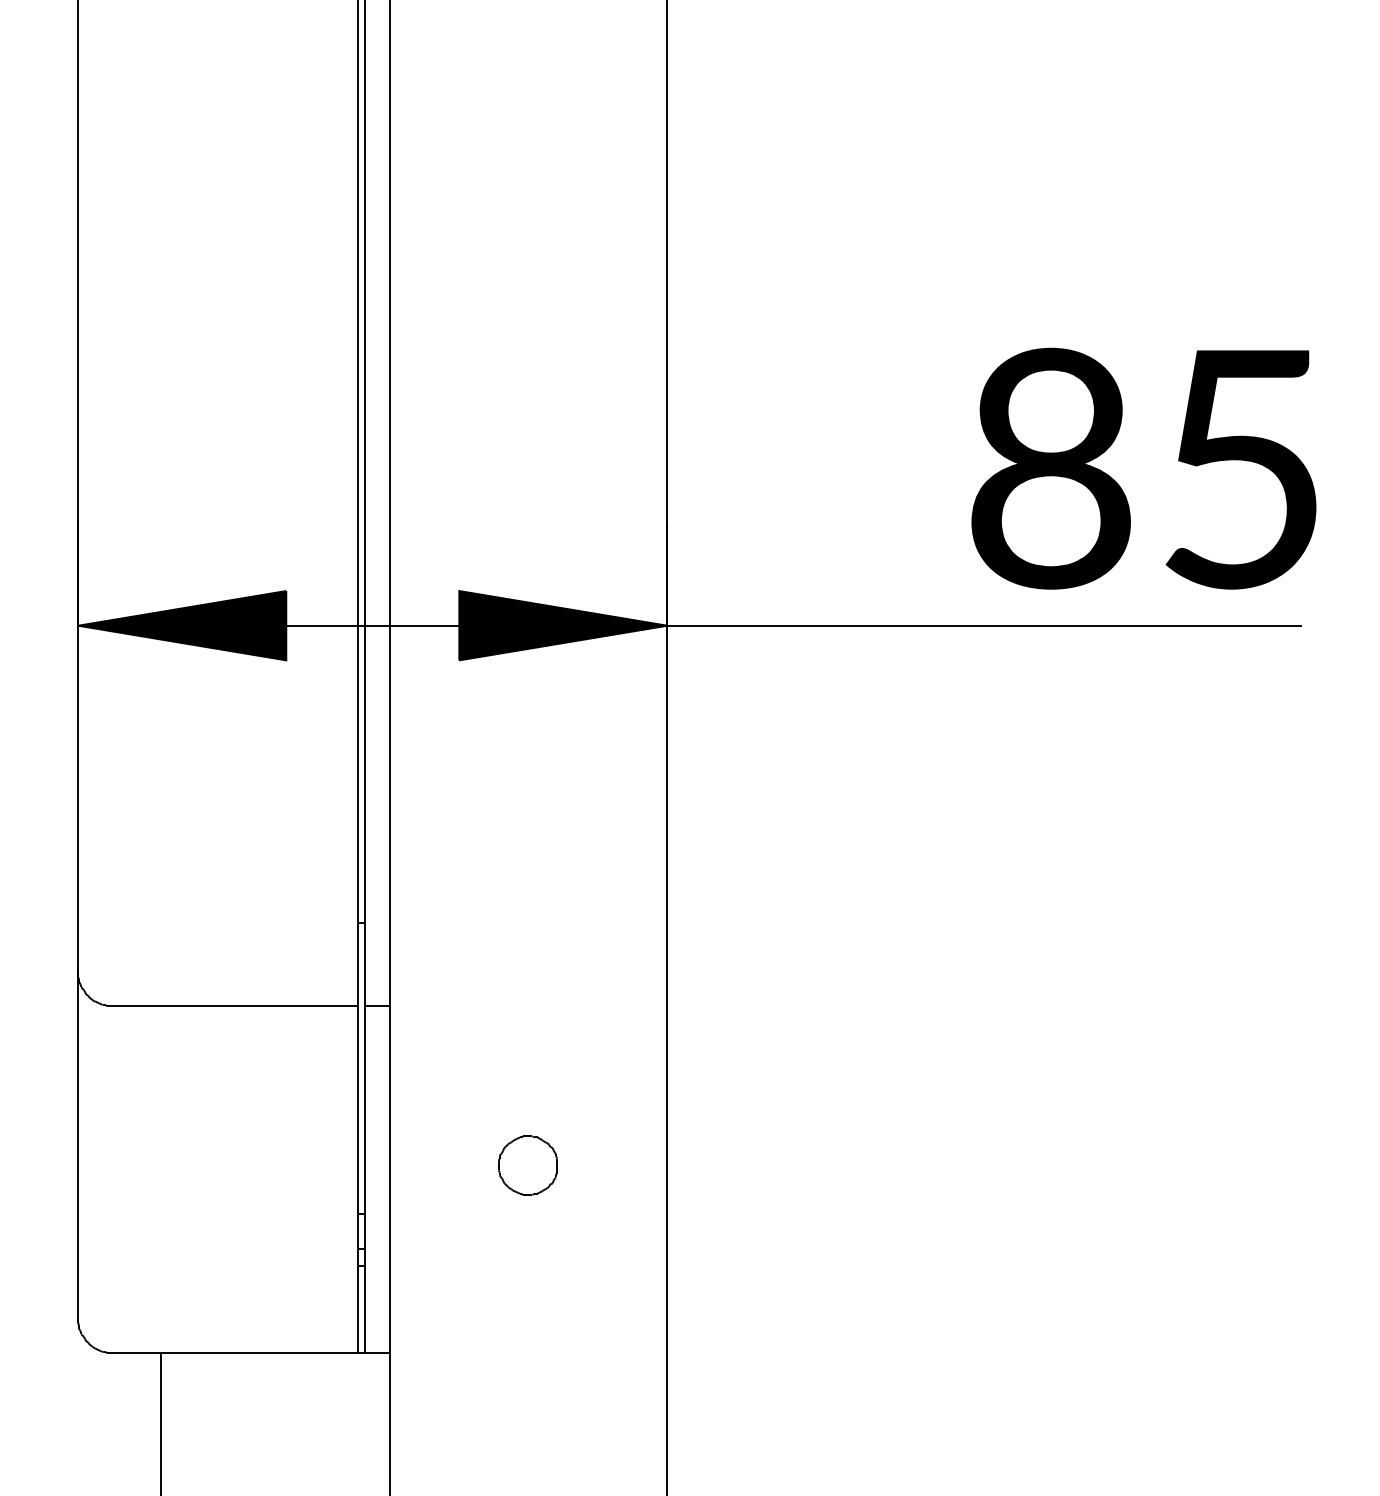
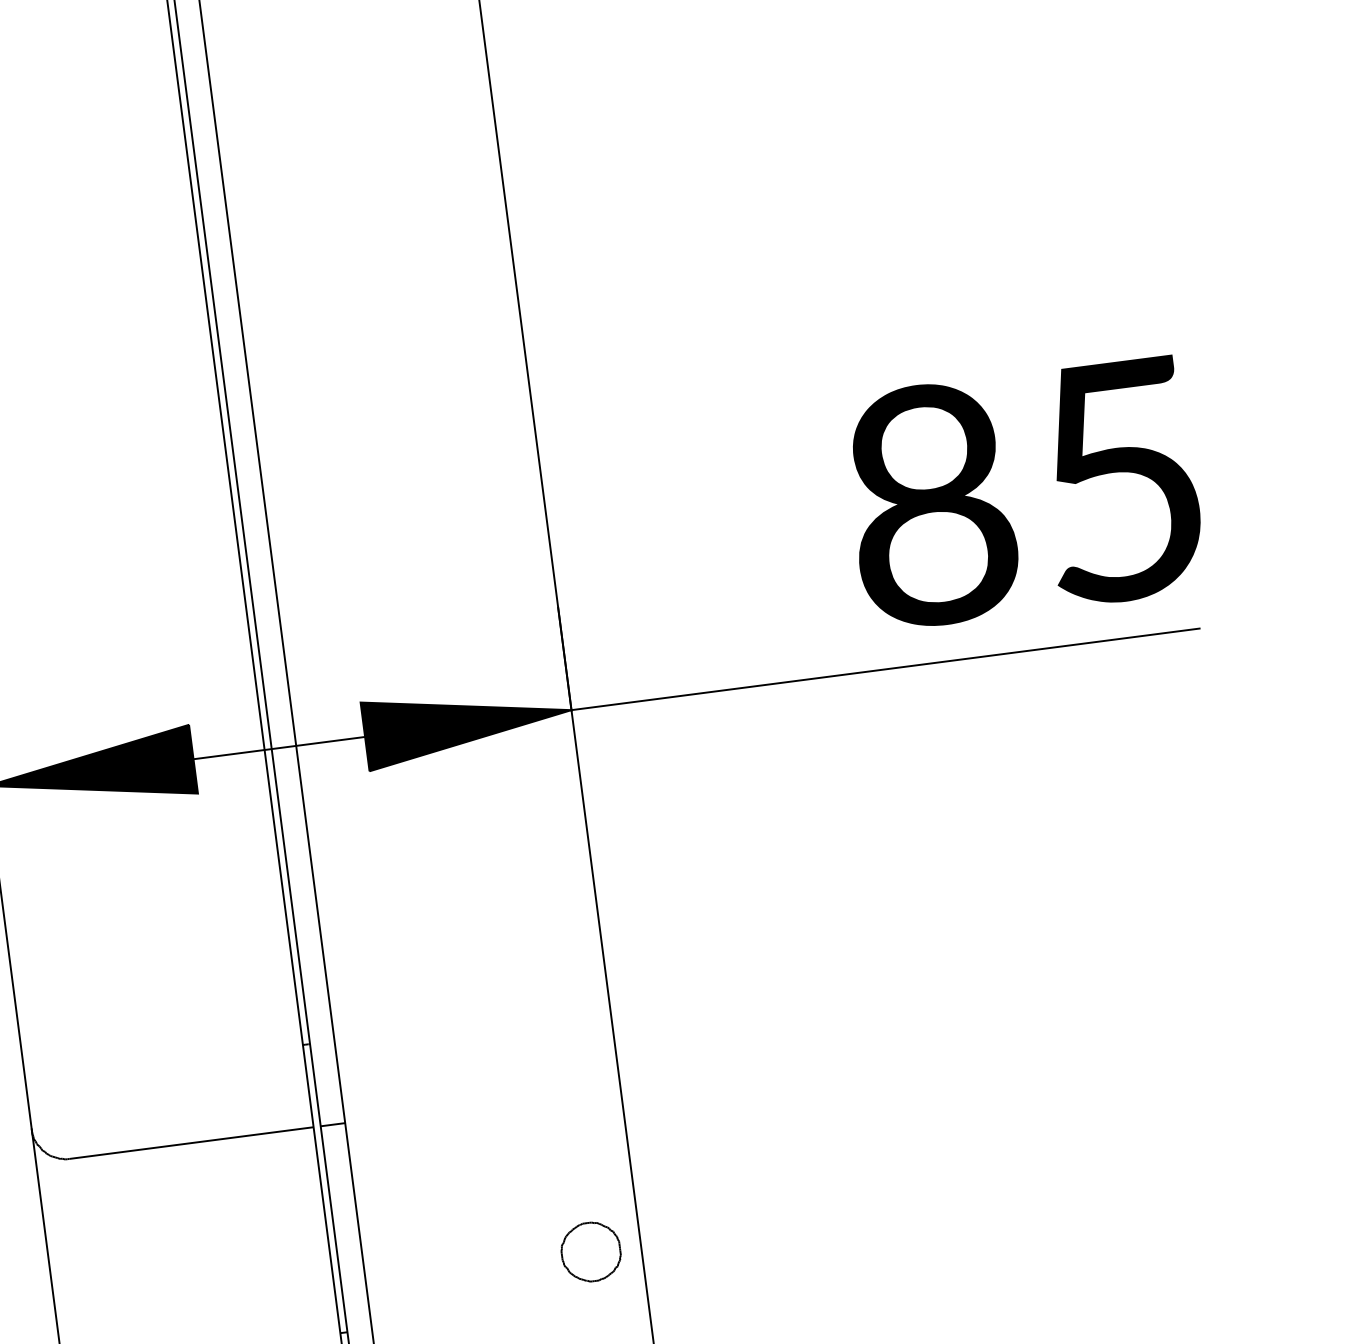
part: (527, 1165) -> (590, 1251), moved

